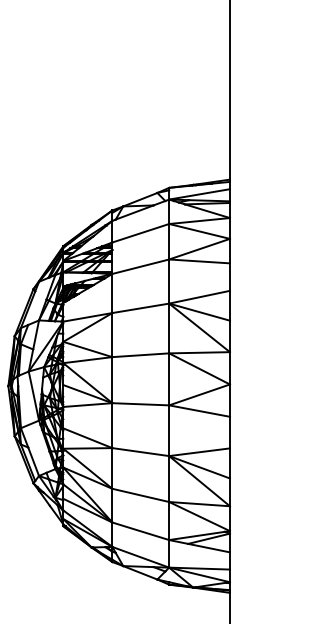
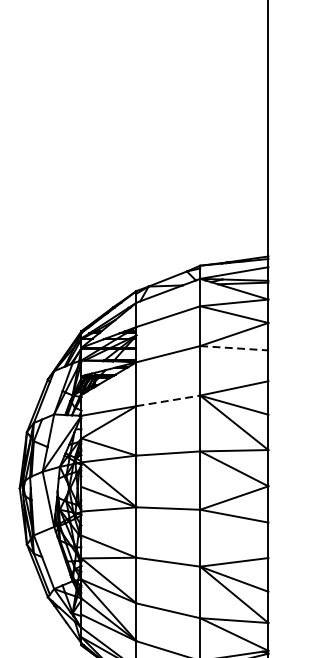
line: (200, 261) -> (235, 348), solid -> dashed
line: (140, 308) -> (168, 401), solid -> dashed

